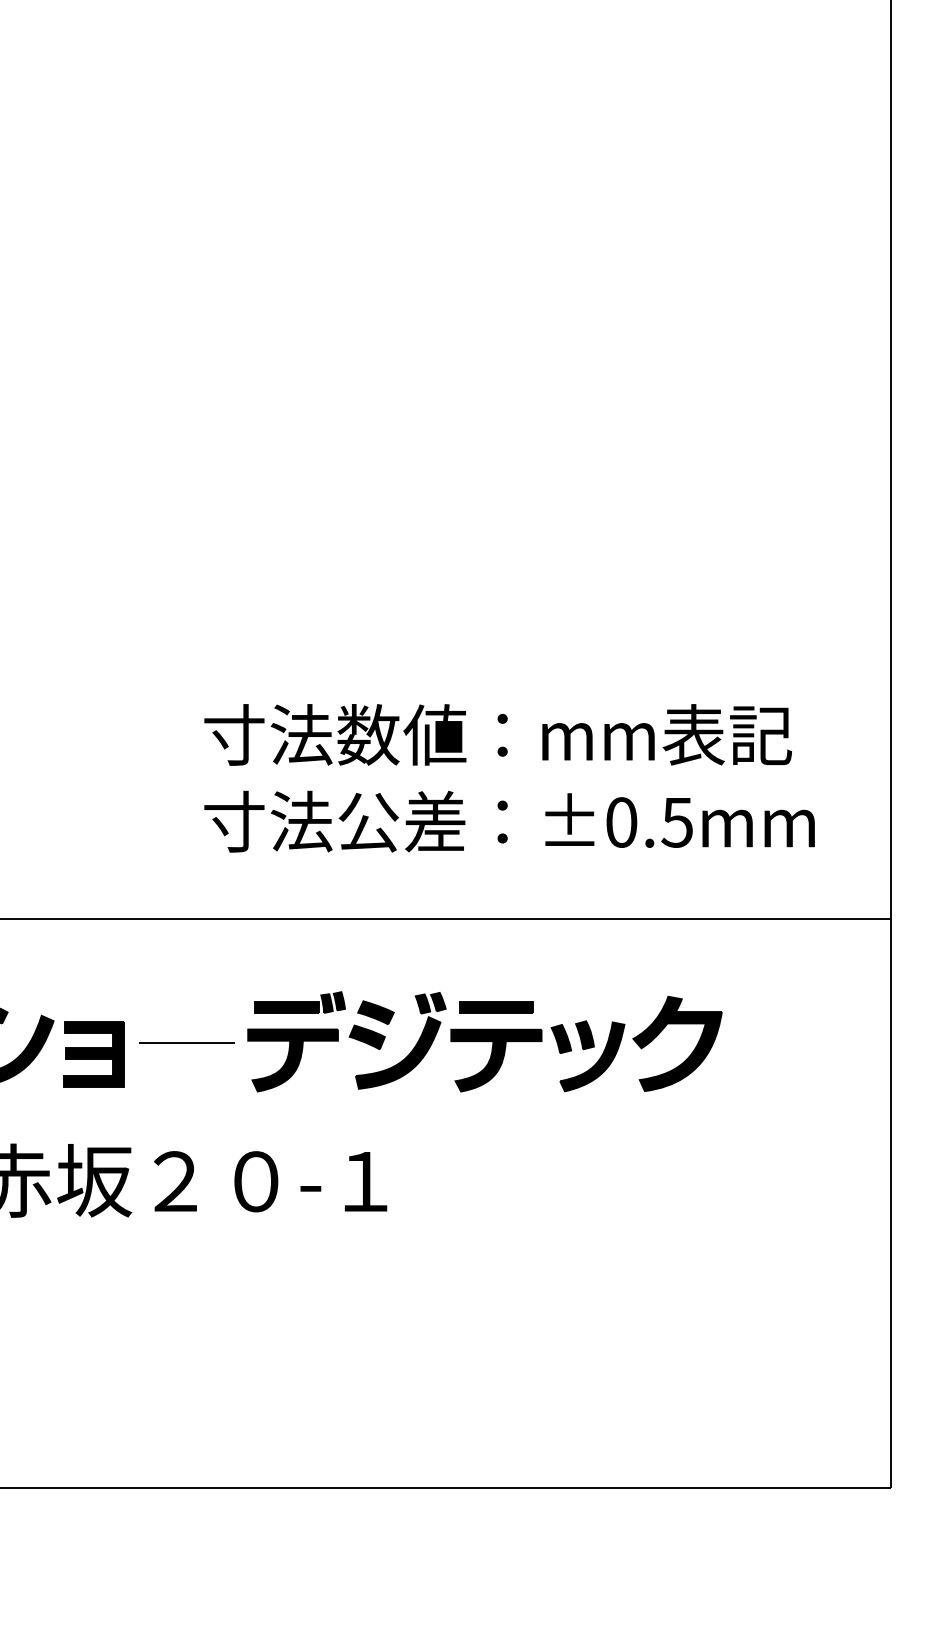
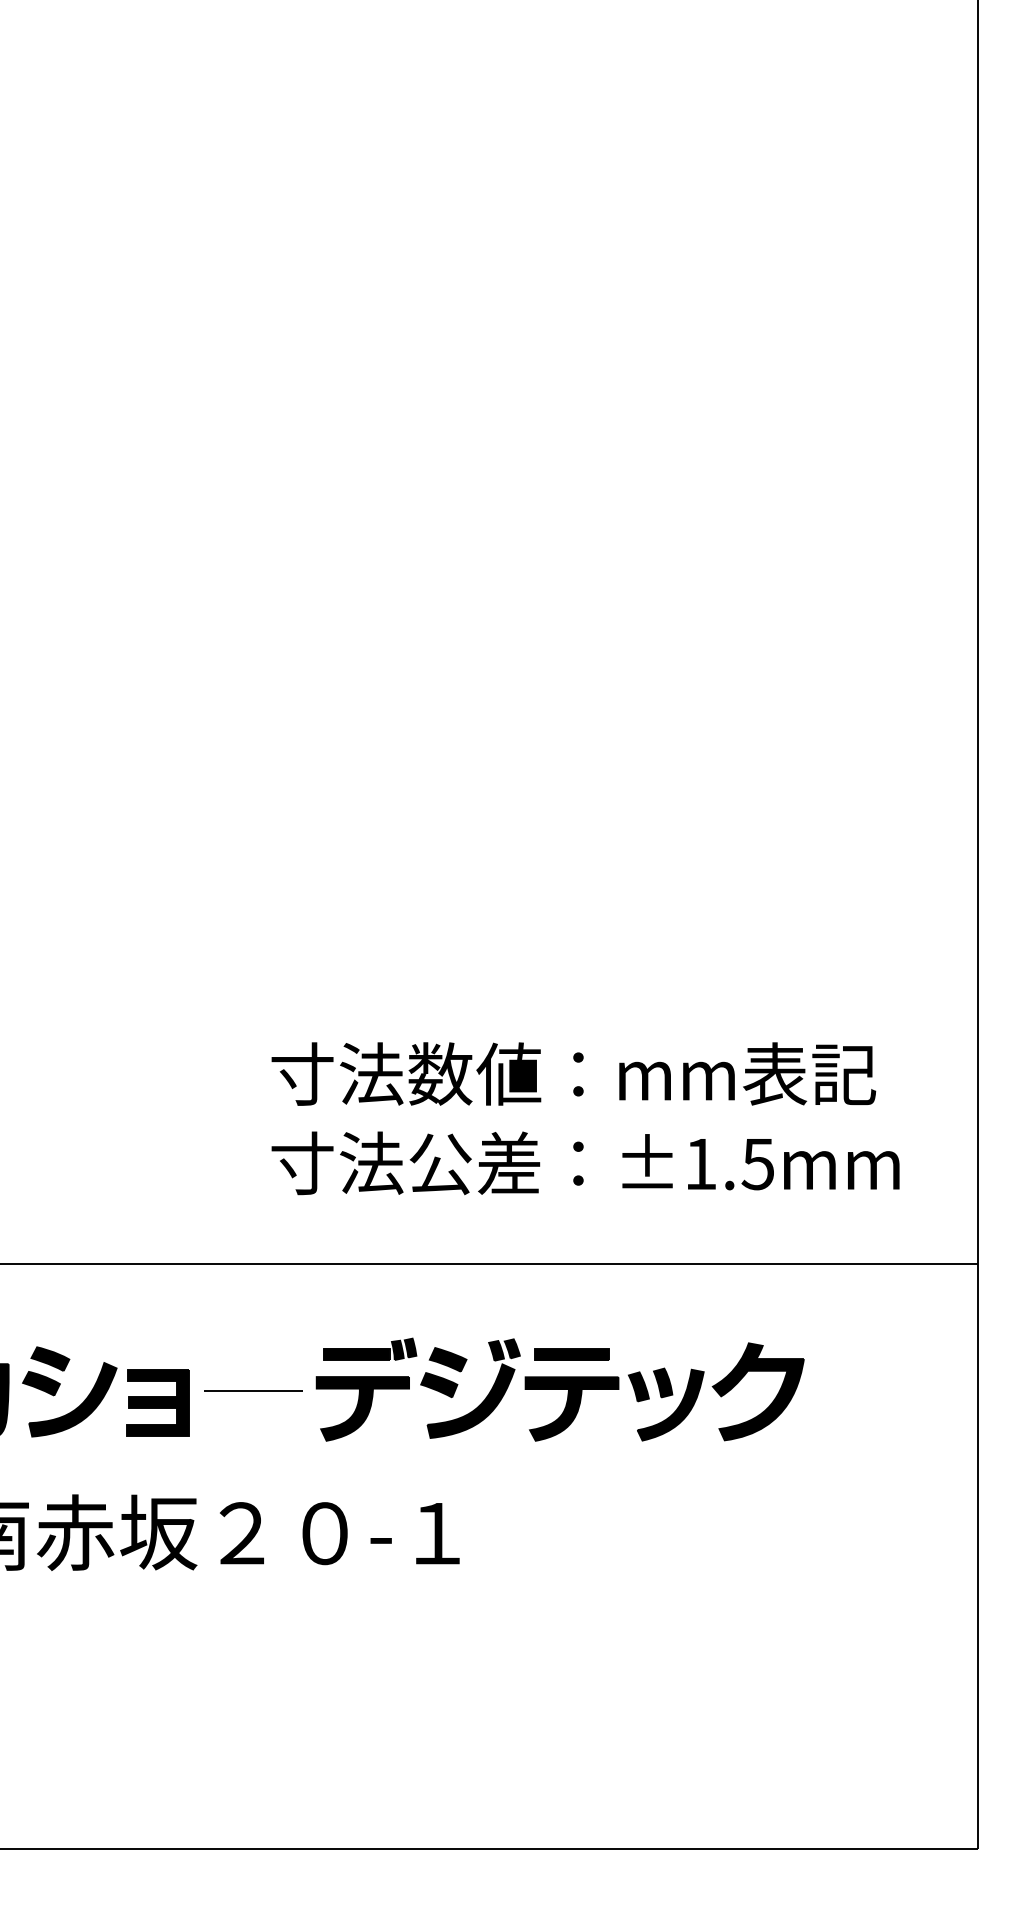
text: (621, 822) -> (700, 1164), ±0.5mm -> ±1.5mm

